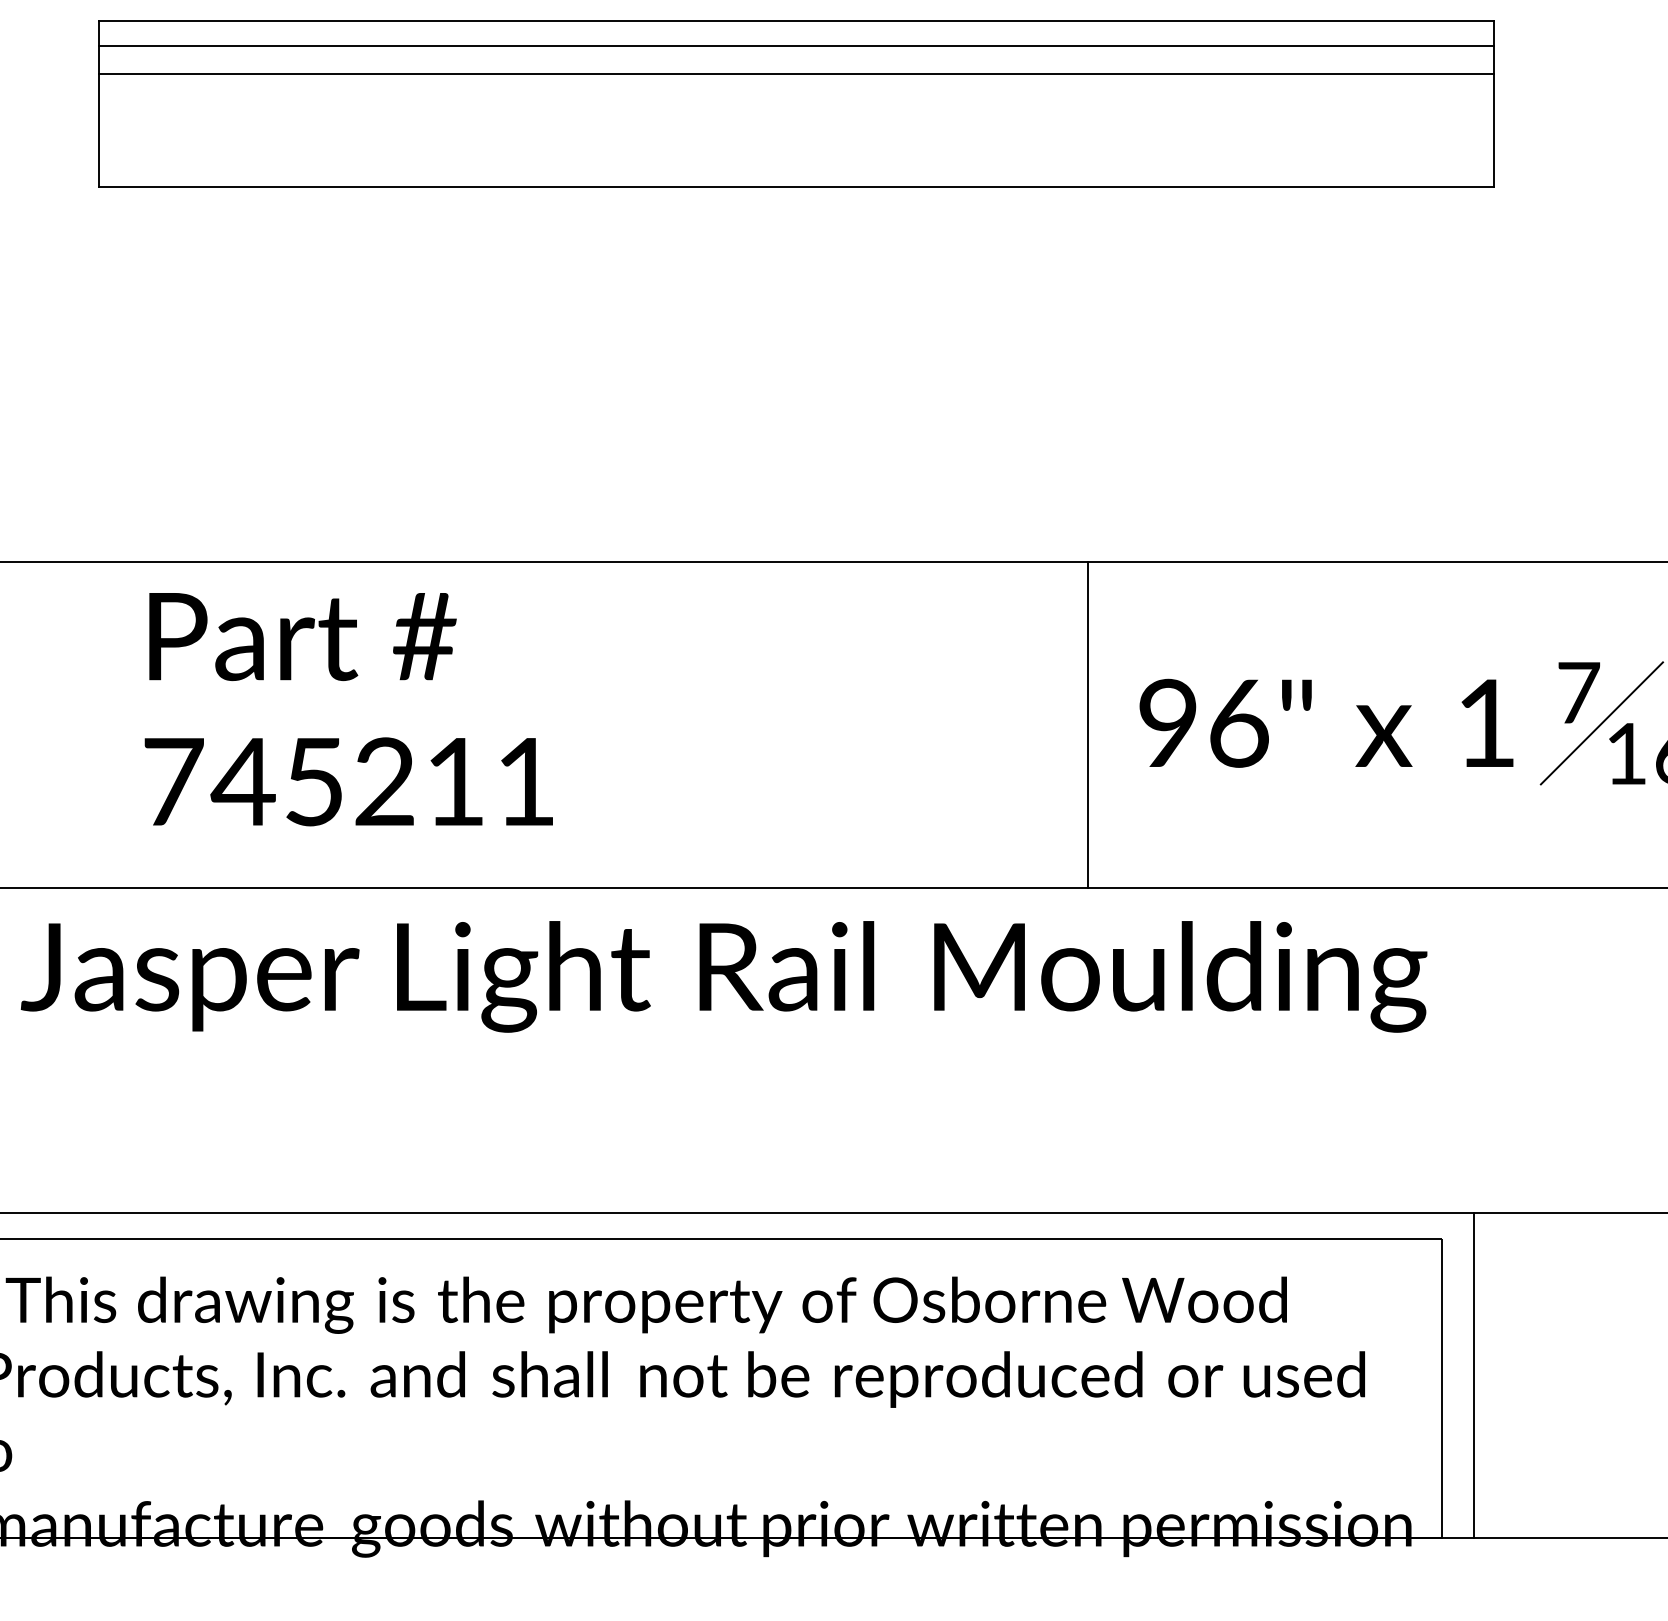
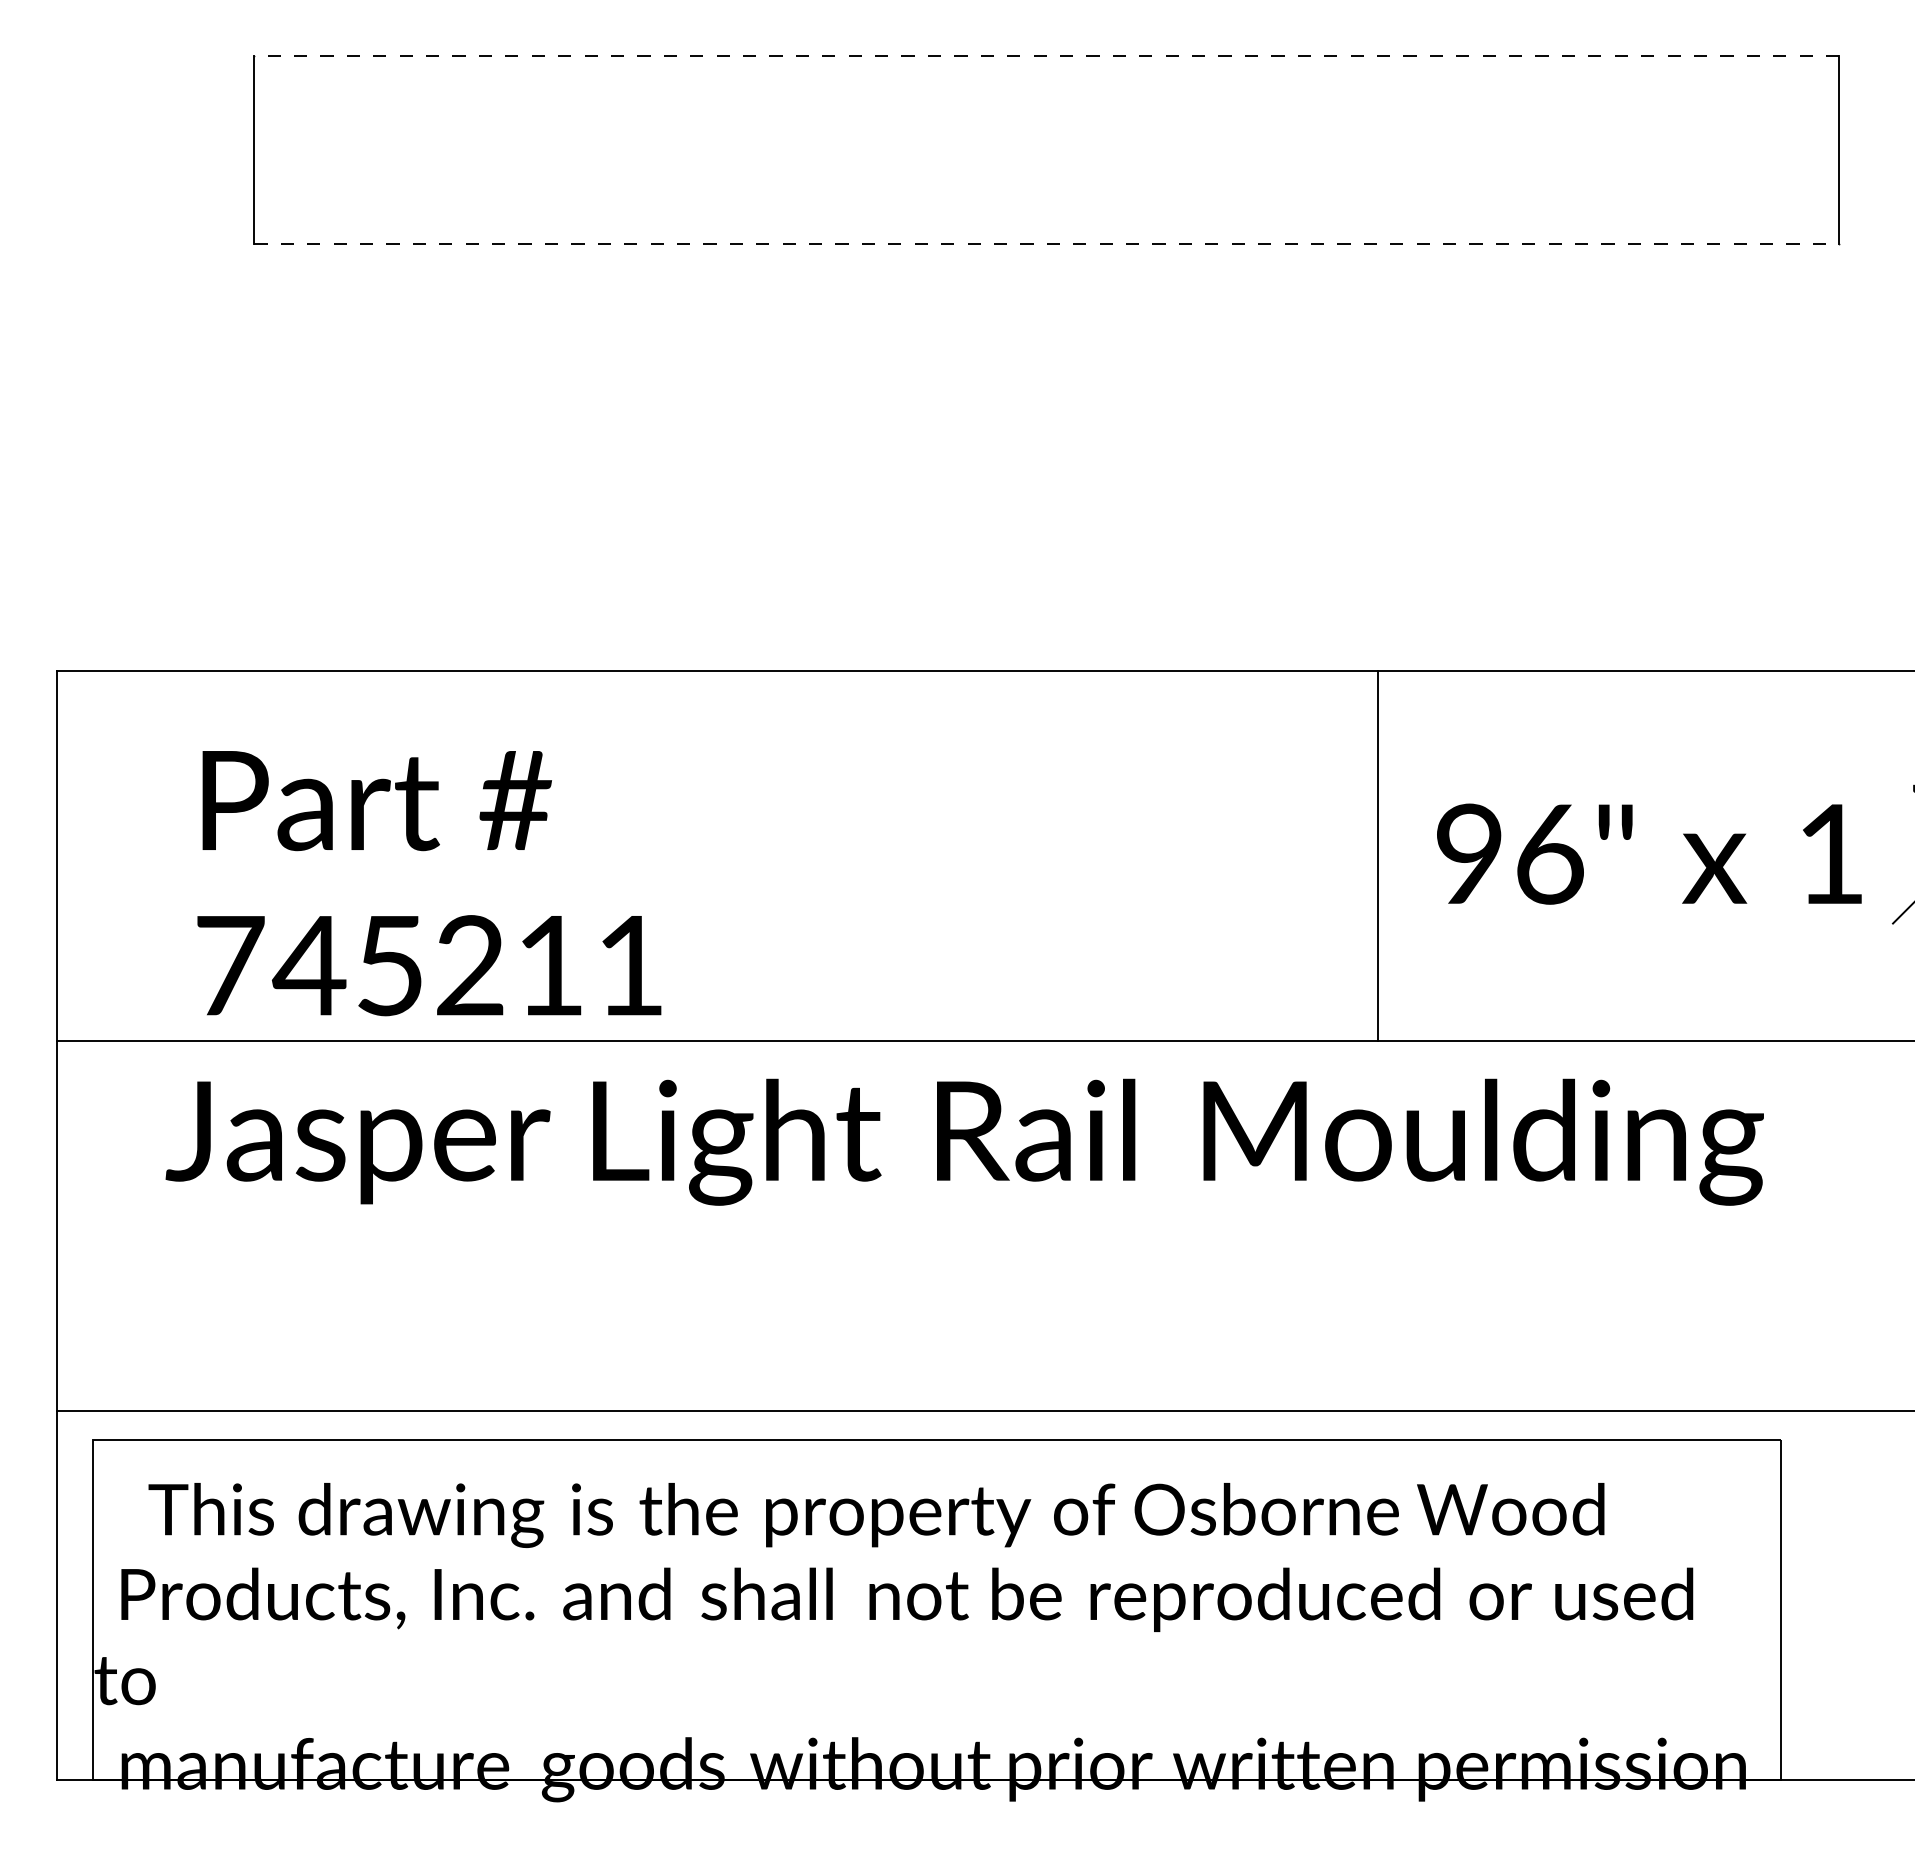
line: (796, 20) -> (1046, 55), solid -> dashed
line: (796, 46) -> (1046, 84), removed
line: (796, 74) -> (1046, 116), removed
line: (796, 186) -> (1047, 244), solid -> dashed
text: (348, 709) -> (429, 883), moved
line: (1473, 1375) -> (1816, 1595), removed

